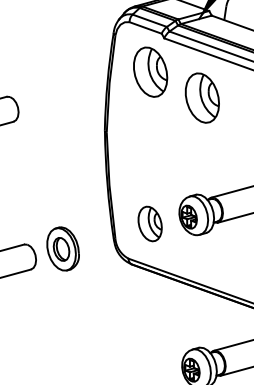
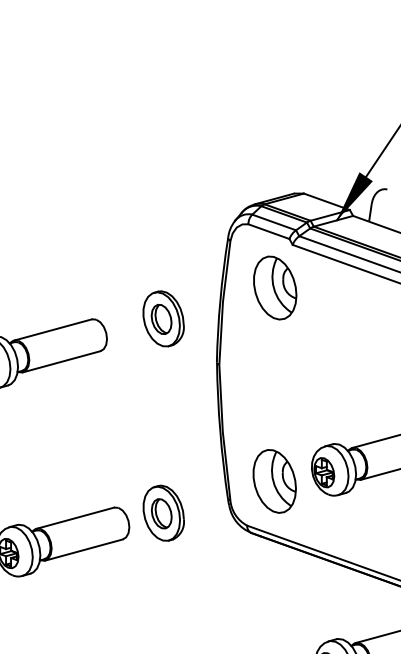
part: (62, 96) -> (163, 318), added
part: (202, 97) -> (341, 320), removed
part: (150, 224) -> (274, 481), size x1.43

